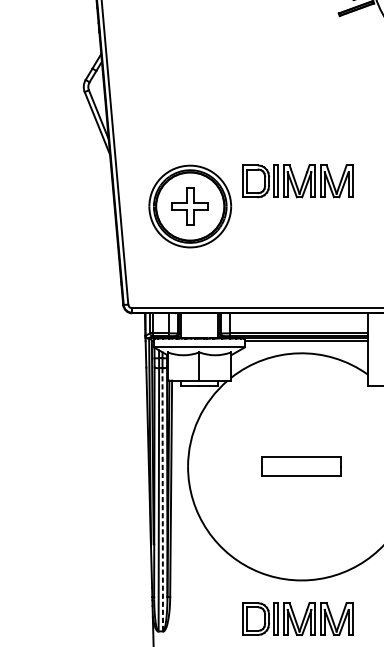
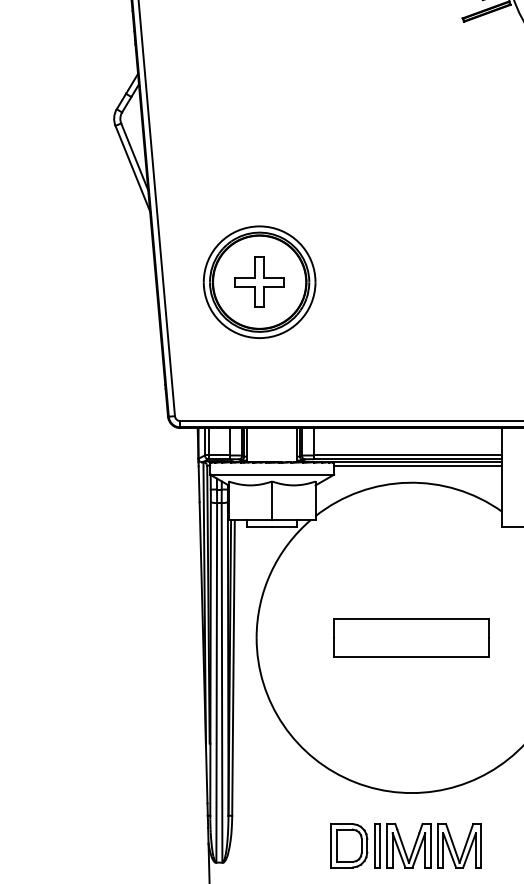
part: (297, 181) -> (405, 247), removed
part: (301, 466) -> (411, 637), size x1.43
line: (163, 499) -> (222, 682), dashed -> solid

